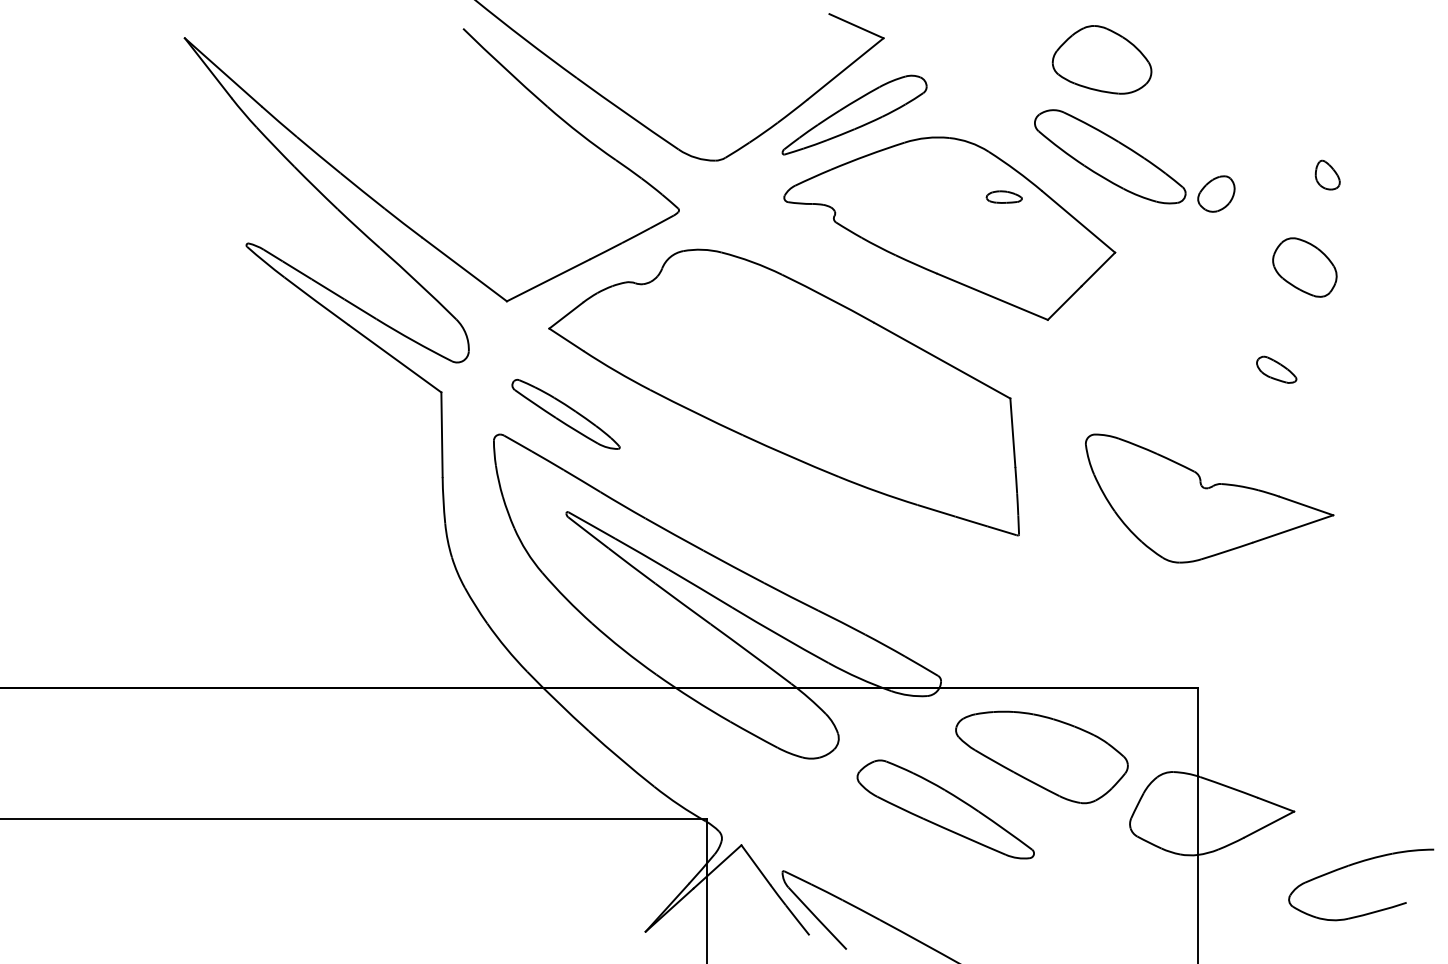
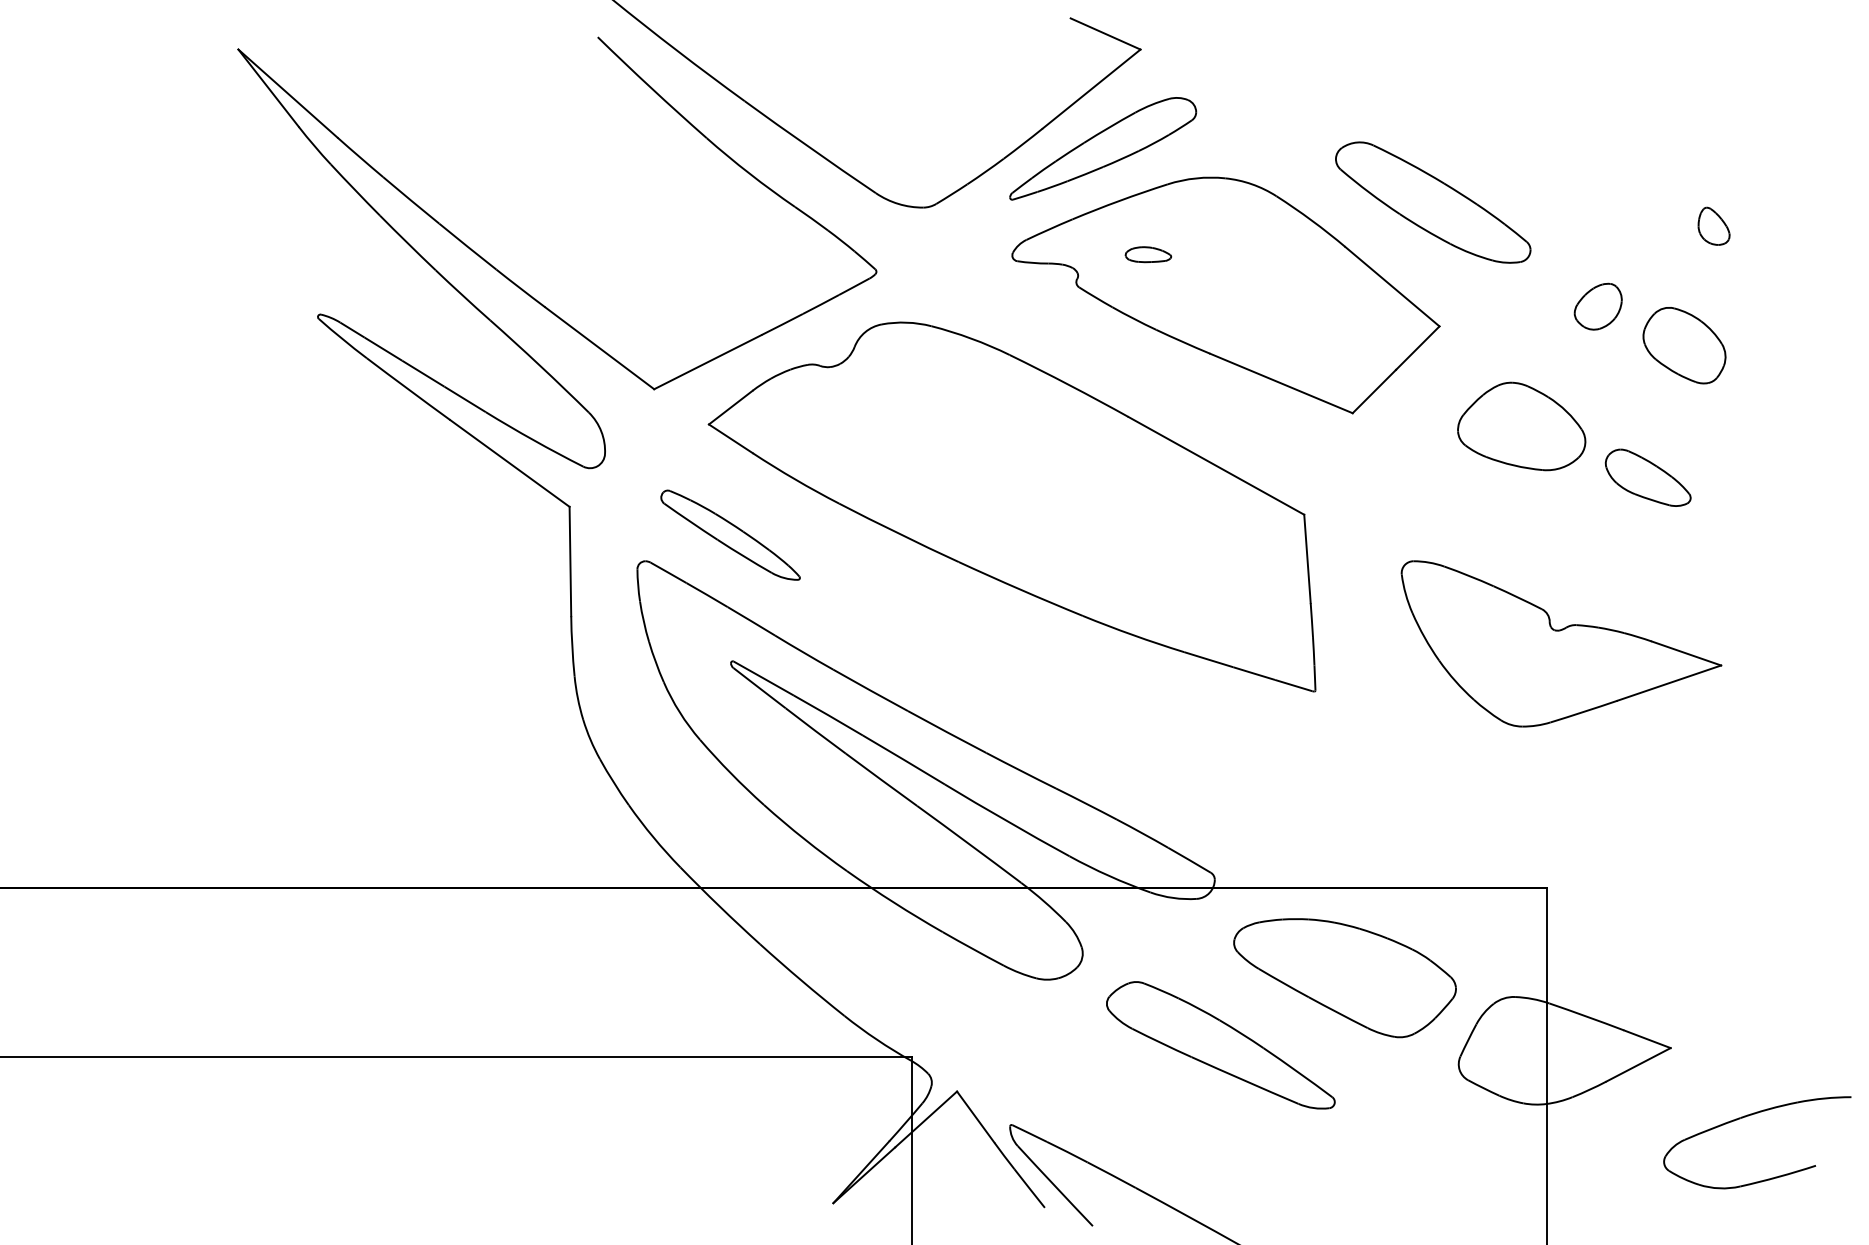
part: (1101, 59) -> (1521, 426), moved
part: (1215, 193) -> (1597, 306), moved
part: (1004, 196) -> (1148, 254), moved
part: (1276, 369) -> (1647, 477), size x1.67

